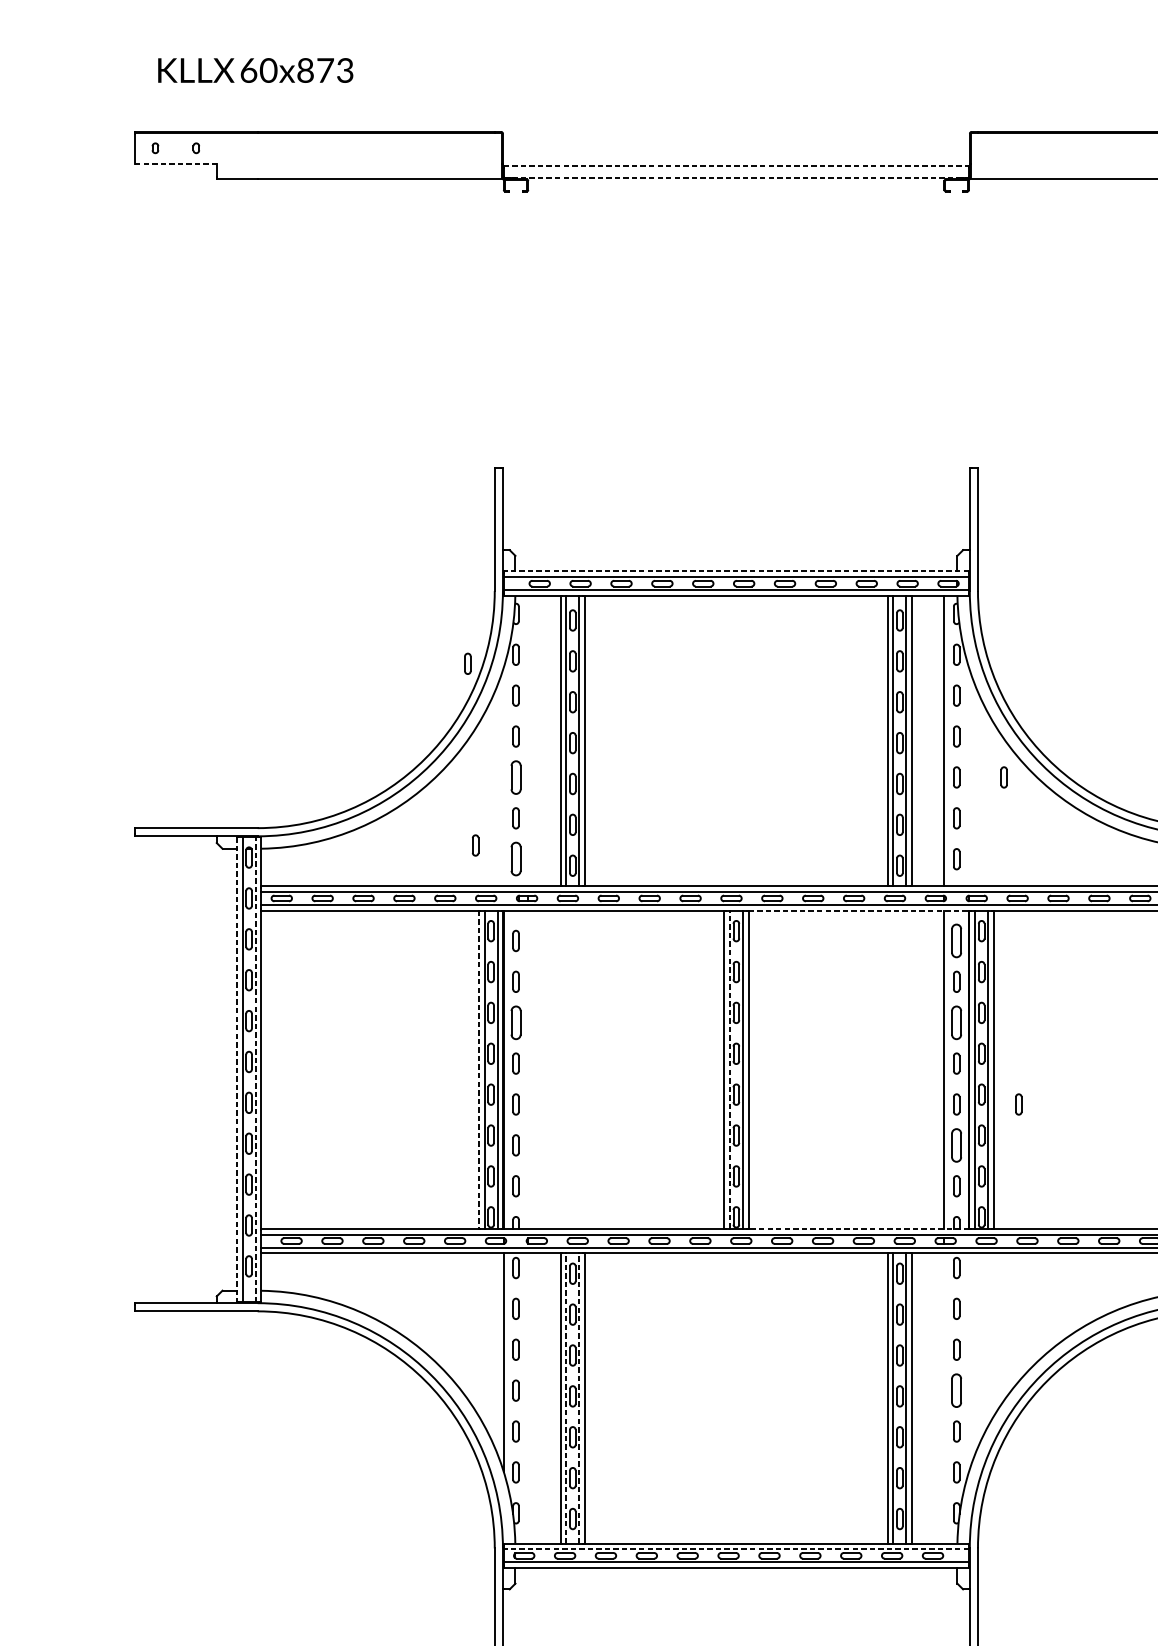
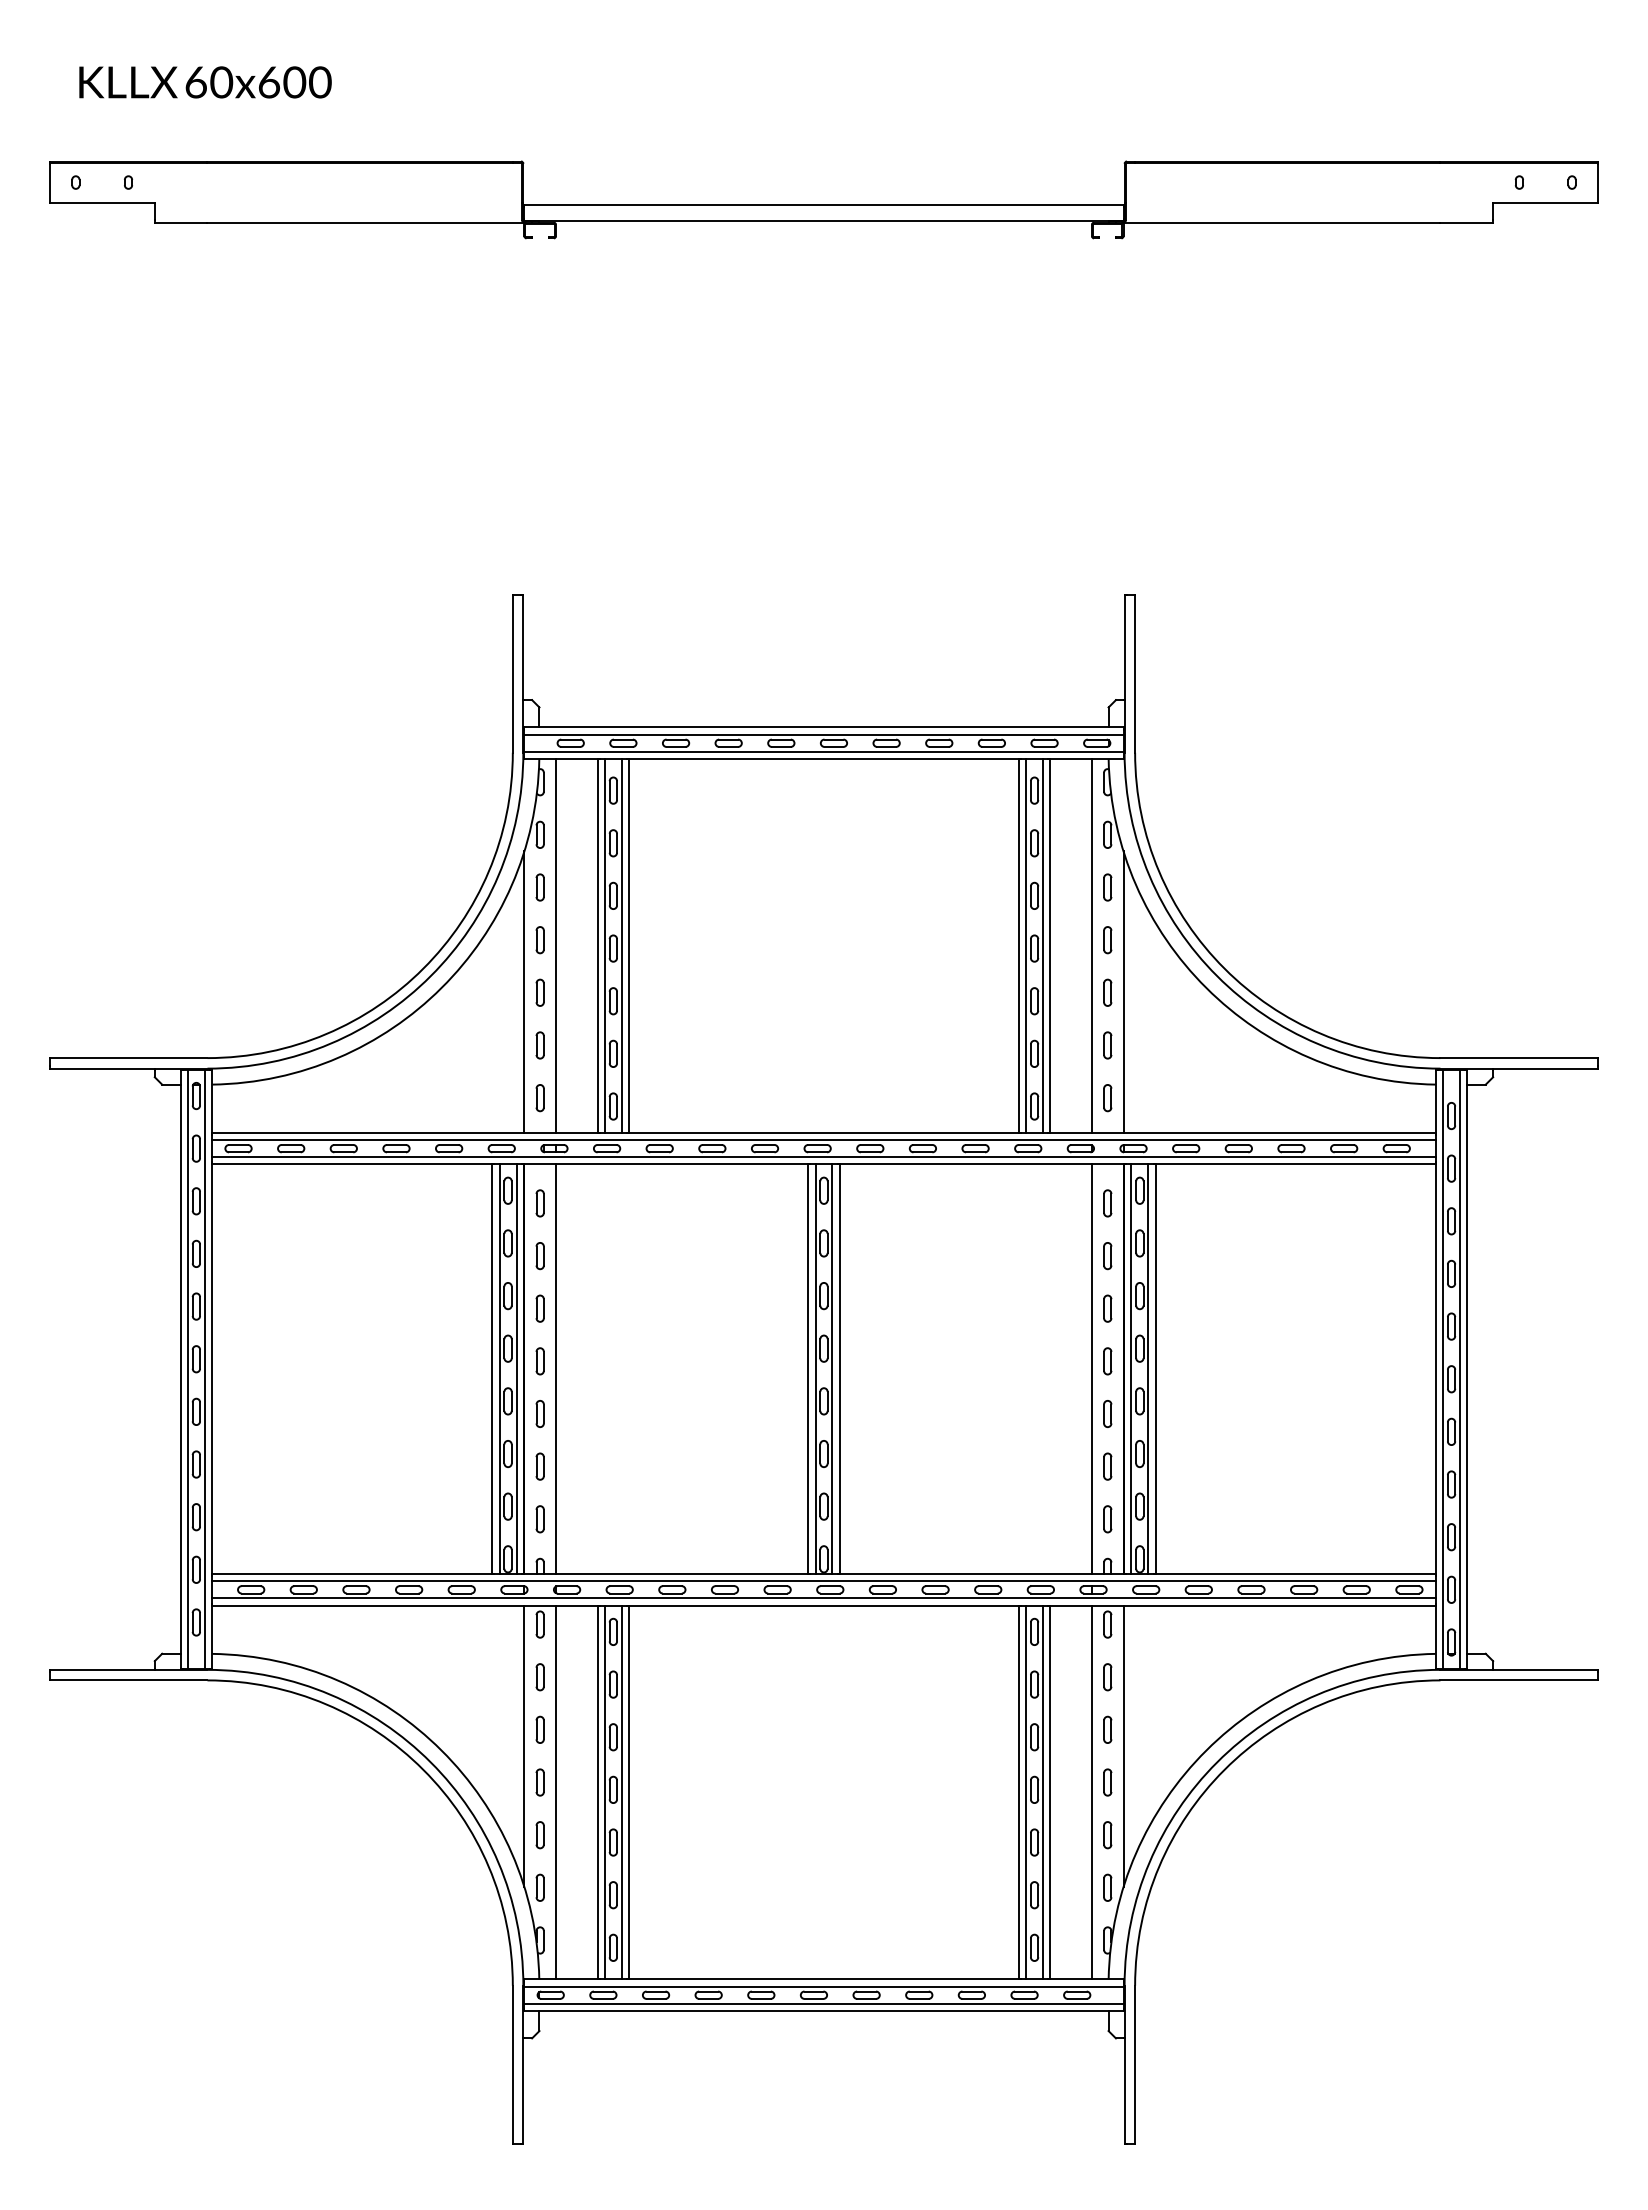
text: (325, 70) -> (294, 82), 60x873 -> 60x600
line: (176, 163) -> (102, 202), dashed -> solid
line: (736, 166) -> (823, 205), dashed -> solid
line: (736, 178) -> (823, 221), dashed -> solid
line: (736, 571) -> (823, 727), dashed -> solid
part: (467, 663) -> (477, 846), removed
line: (528, 740) -> (556, 945), added
line: (503, 776) -> (524, 991), added
line: (968, 776) -> (1123, 991), added
part: (515, 777) -> (539, 992), size x0.62
part: (1003, 777) -> (1168, 992), removed
part: (475, 845) -> (487, 1080), removed
part: (515, 859) -> (539, 1098), size x0.62
line: (859, 910) -> (982, 1164), dashed -> solid
part: (956, 941) -> (1107, 1203), size x0.62
part: (515, 1022) -> (539, 1308), size x0.62
part: (956, 1022) -> (1107, 1308), size x0.62
line: (236, 1069) -> (180, 1369), dashed -> solid
line: (255, 1069) -> (204, 1369), dashed -> solid
line: (478, 1069) -> (492, 1369), dashed -> solid
line: (528, 1069) -> (556, 1369), added
line: (729, 1069) -> (815, 1369), dashed -> solid
part: (1018, 1104) -> (1187, 1413), removed
part: (956, 1145) -> (1107, 1466), size x0.62
line: (858, 1229) -> (981, 1574), dashed -> solid
line: (968, 1362) -> (1123, 1746), added
part: (956, 1390) -> (1107, 1782), size x0.62
line: (528, 1398) -> (556, 1792), added
line: (565, 1398) -> (604, 1792), dashed -> solid
line: (579, 1398) -> (621, 1792), dashed -> solid
line: (944, 1398) -> (1091, 1792), added
line: (736, 1549) -> (823, 1986), dashed -> solid

